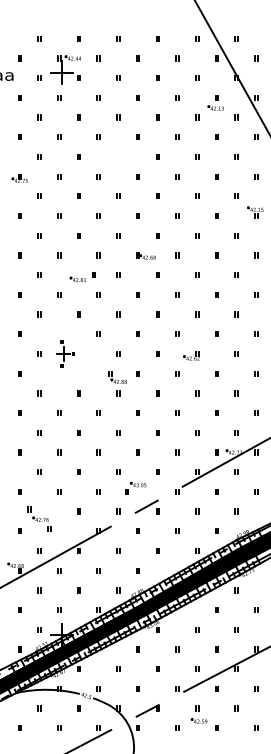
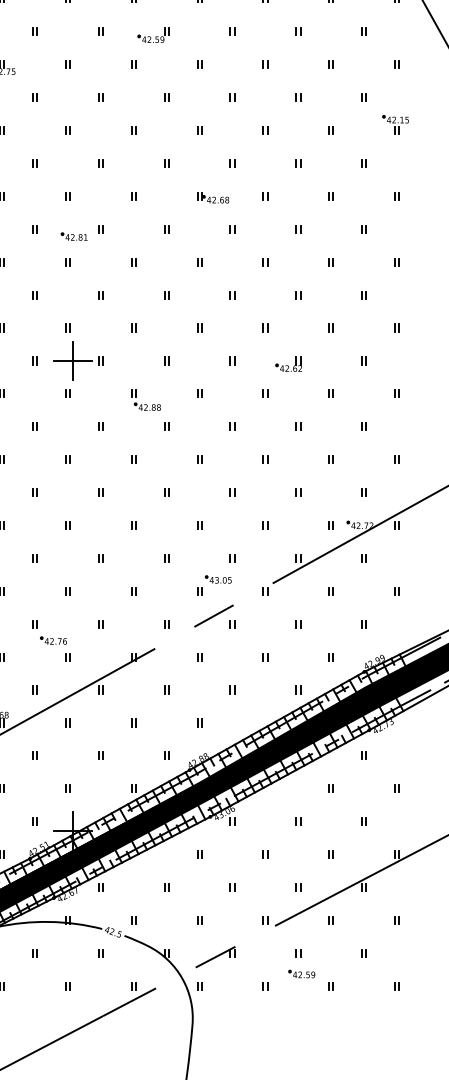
part: (110, 158) -> (153, 34), added
part: (82, 276) -> (81, 231), moved
part: (65, 353) -> (78, 360), size x1.67
part: (117, 377) -> (145, 400), moved
part: (135, 487) -> (213, 584), moved
part: (39, 518) -> (51, 639), moved

